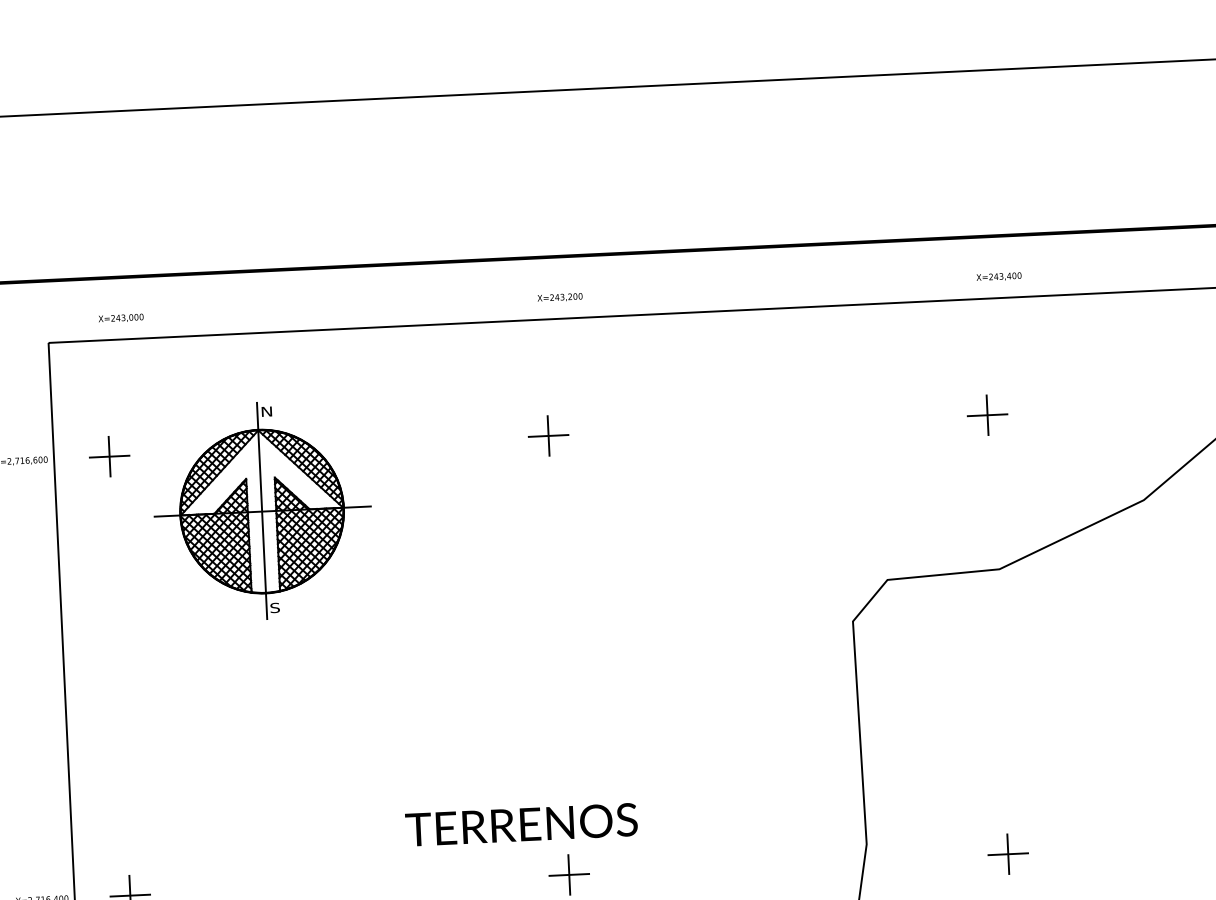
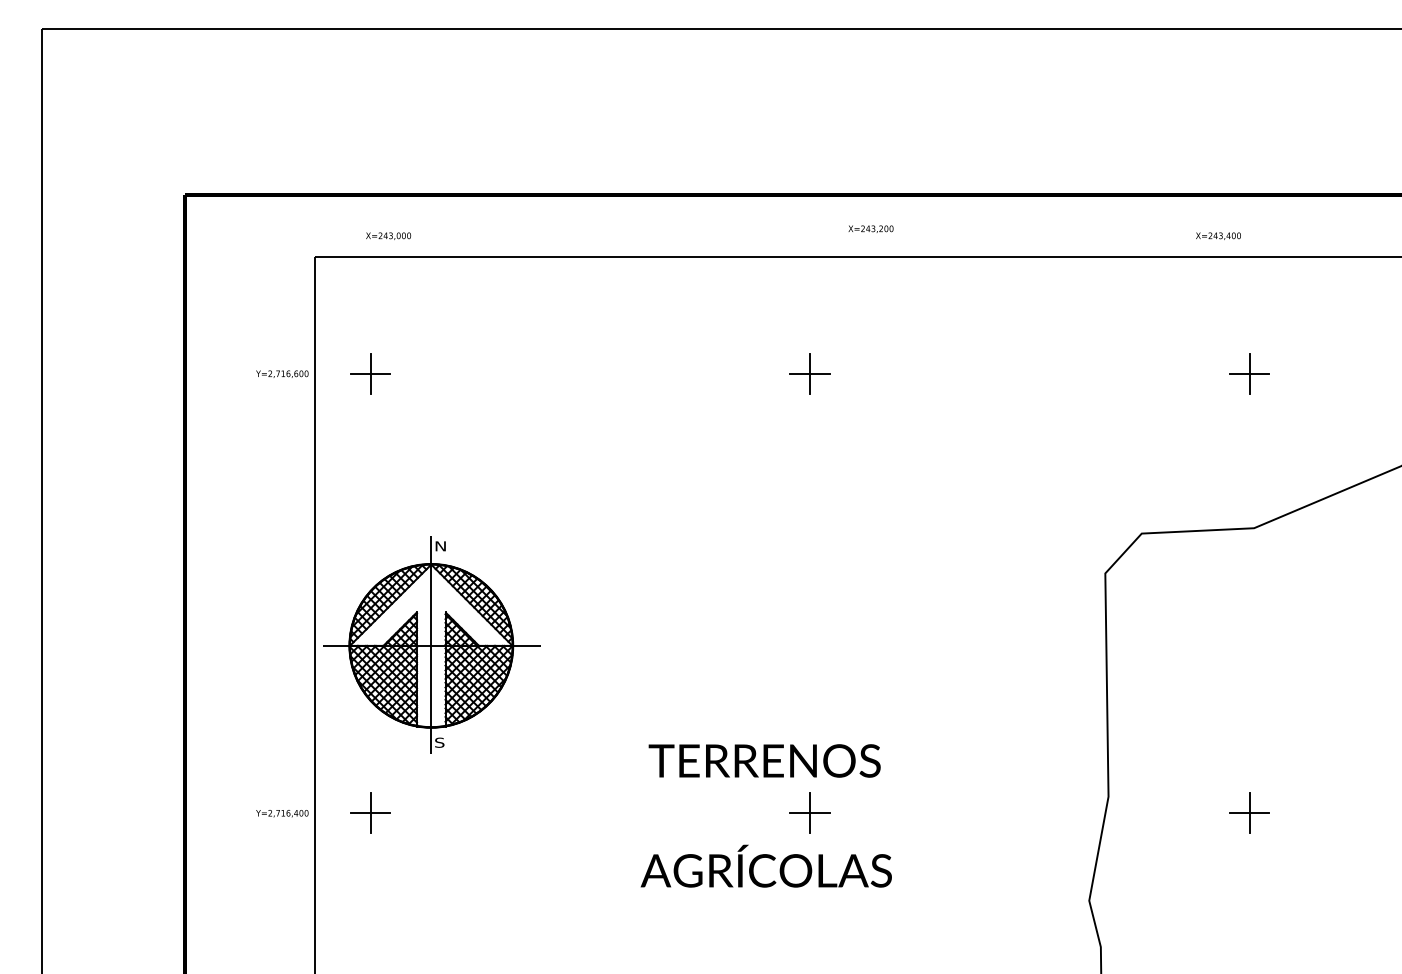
text: (999, 276) -> (1218, 235), moved
text: (559, 296) -> (870, 228), moved
part: (262, 510) -> (431, 644), moved

